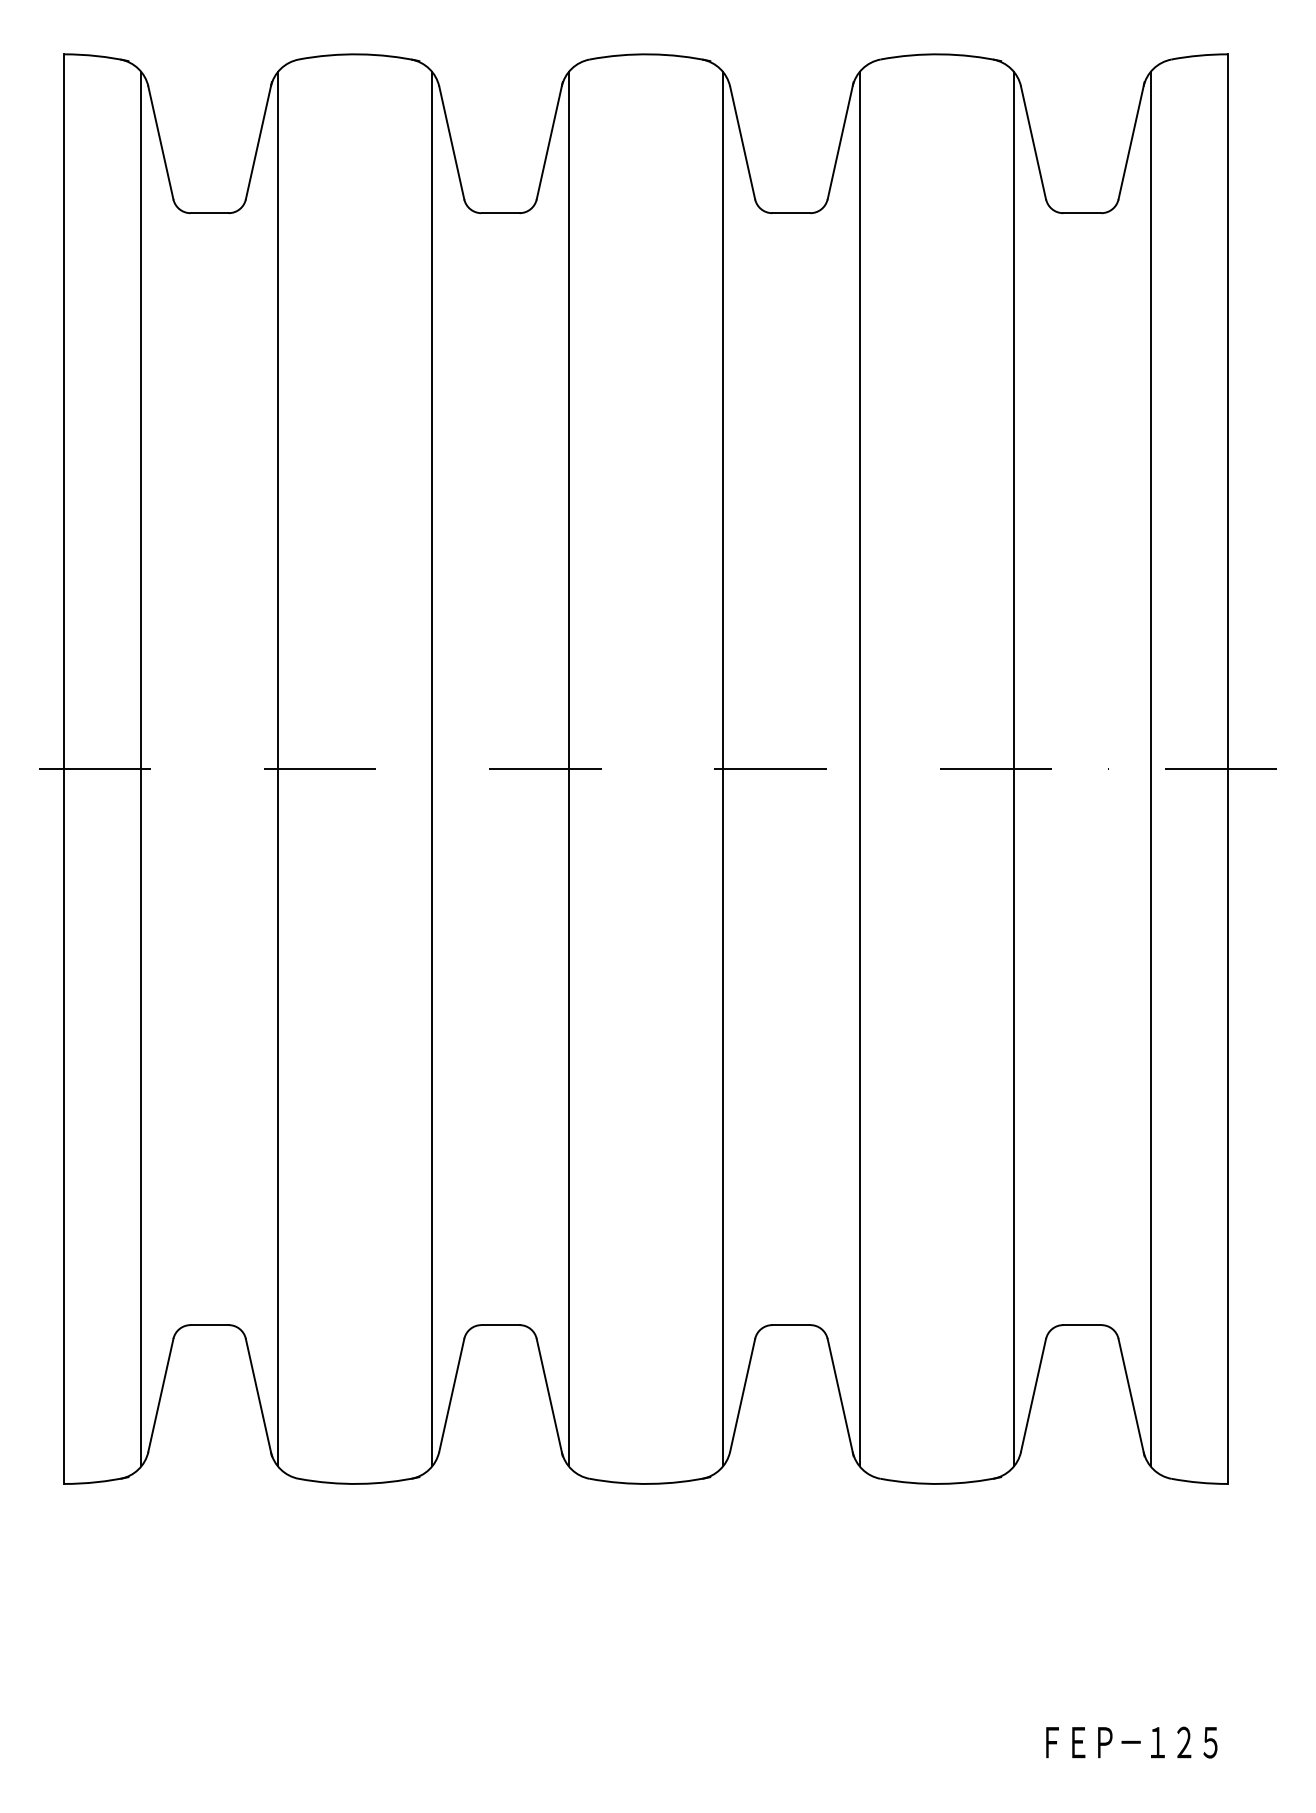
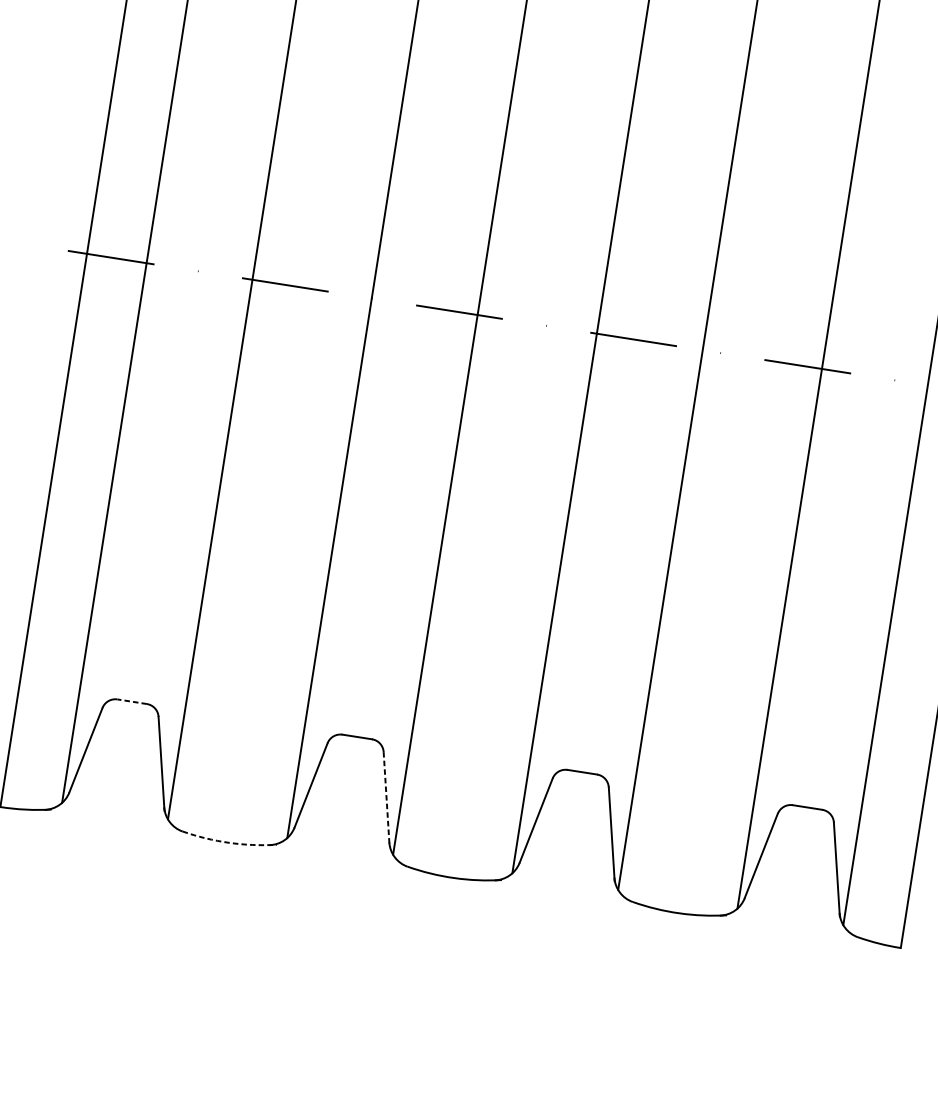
line: (209, 1325) -> (132, 702), solid -> dashed
line: (549, 1398) -> (386, 799), solid -> dashed
arc: (359, 1483) -> (228, 842), solid -> dashed

